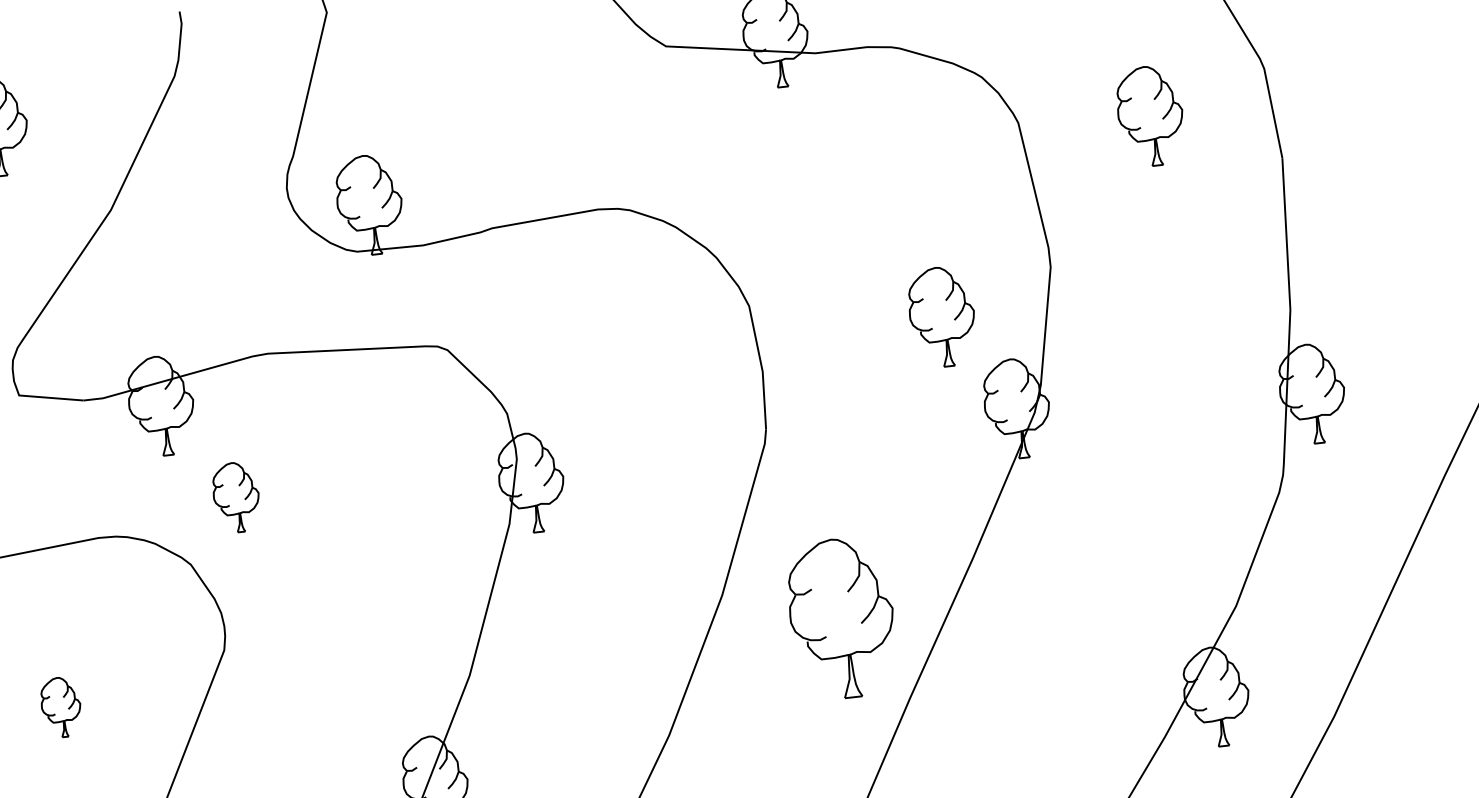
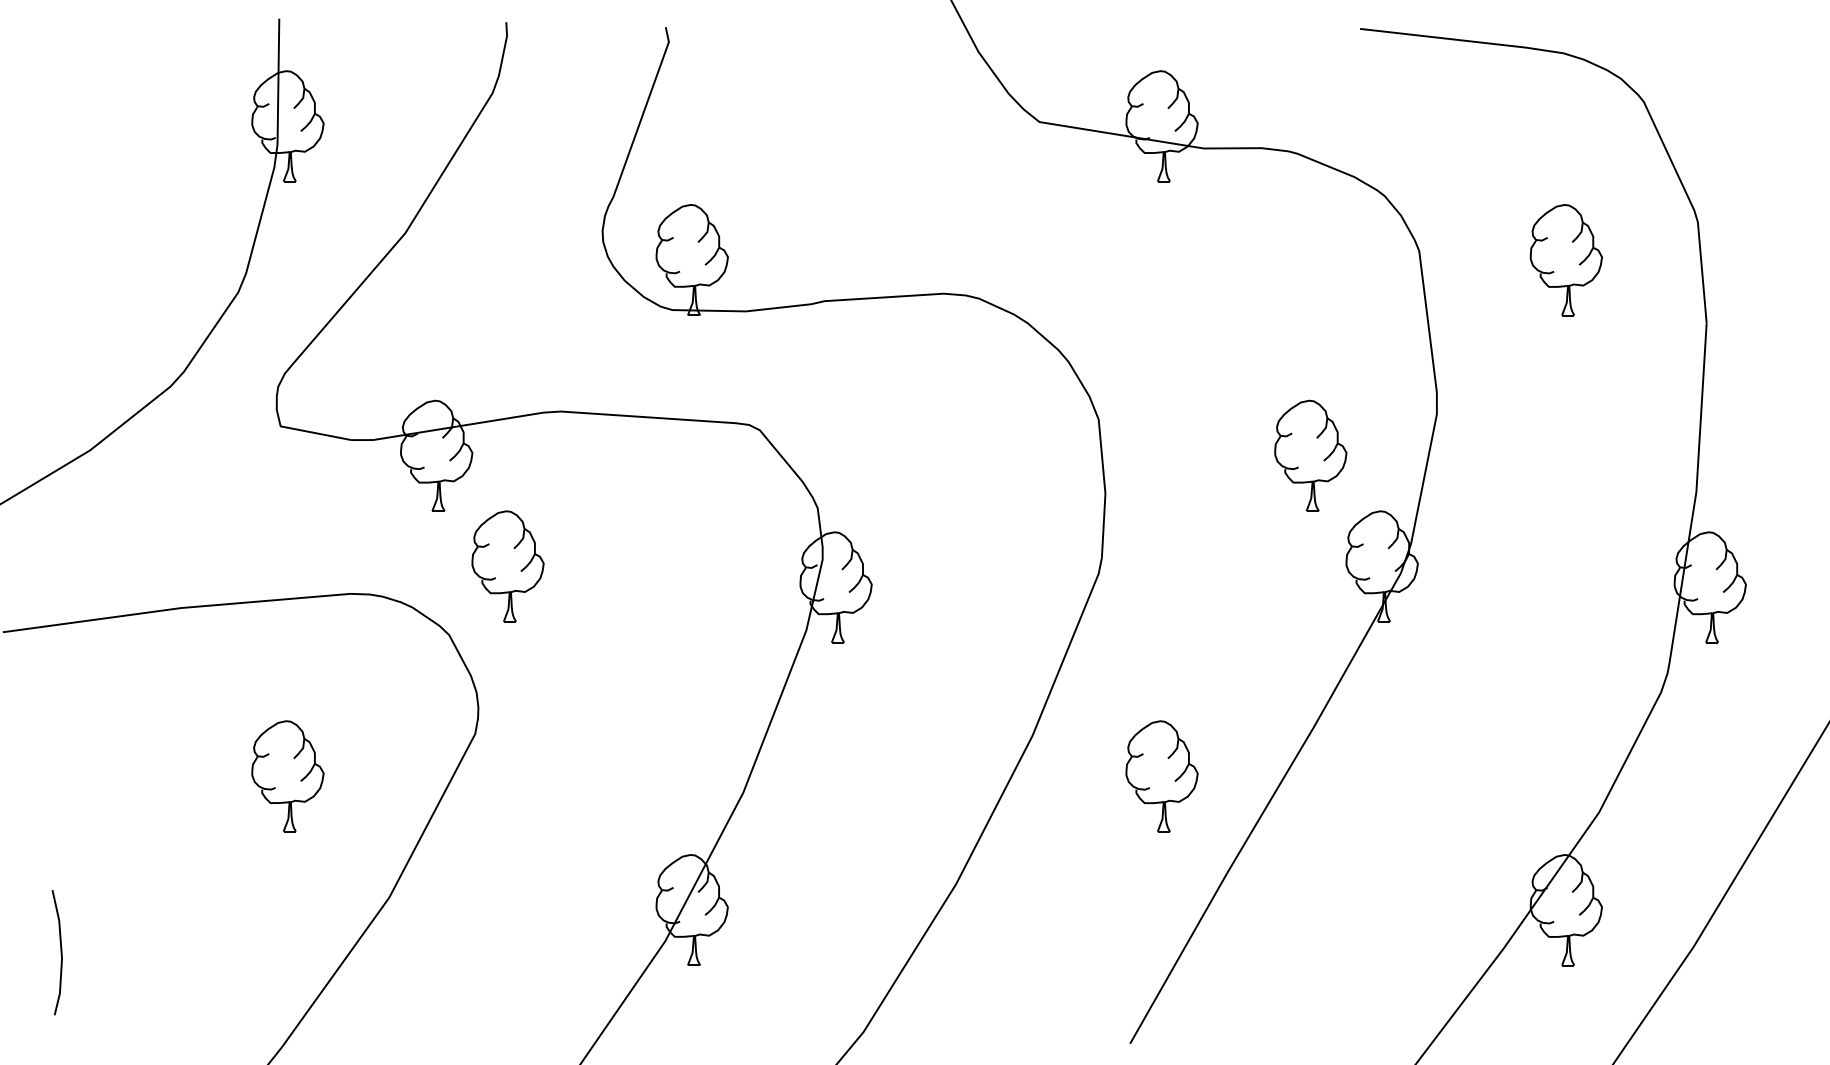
part: (236, 497) -> (507, 566), size x1.43
part: (841, 618) -> (1161, 776), size x0.62
part: (60, 707) -> (287, 776), size x1.67

